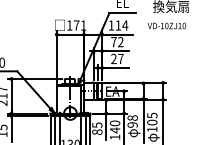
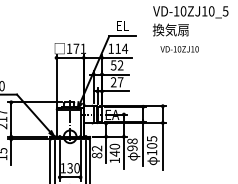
text: (166, 26) -> (179, 49), moved
text: (113, 42) -> (113, 65), 72 -> 52
text: (96, 125) -> (96, 148), 85 -> 82

